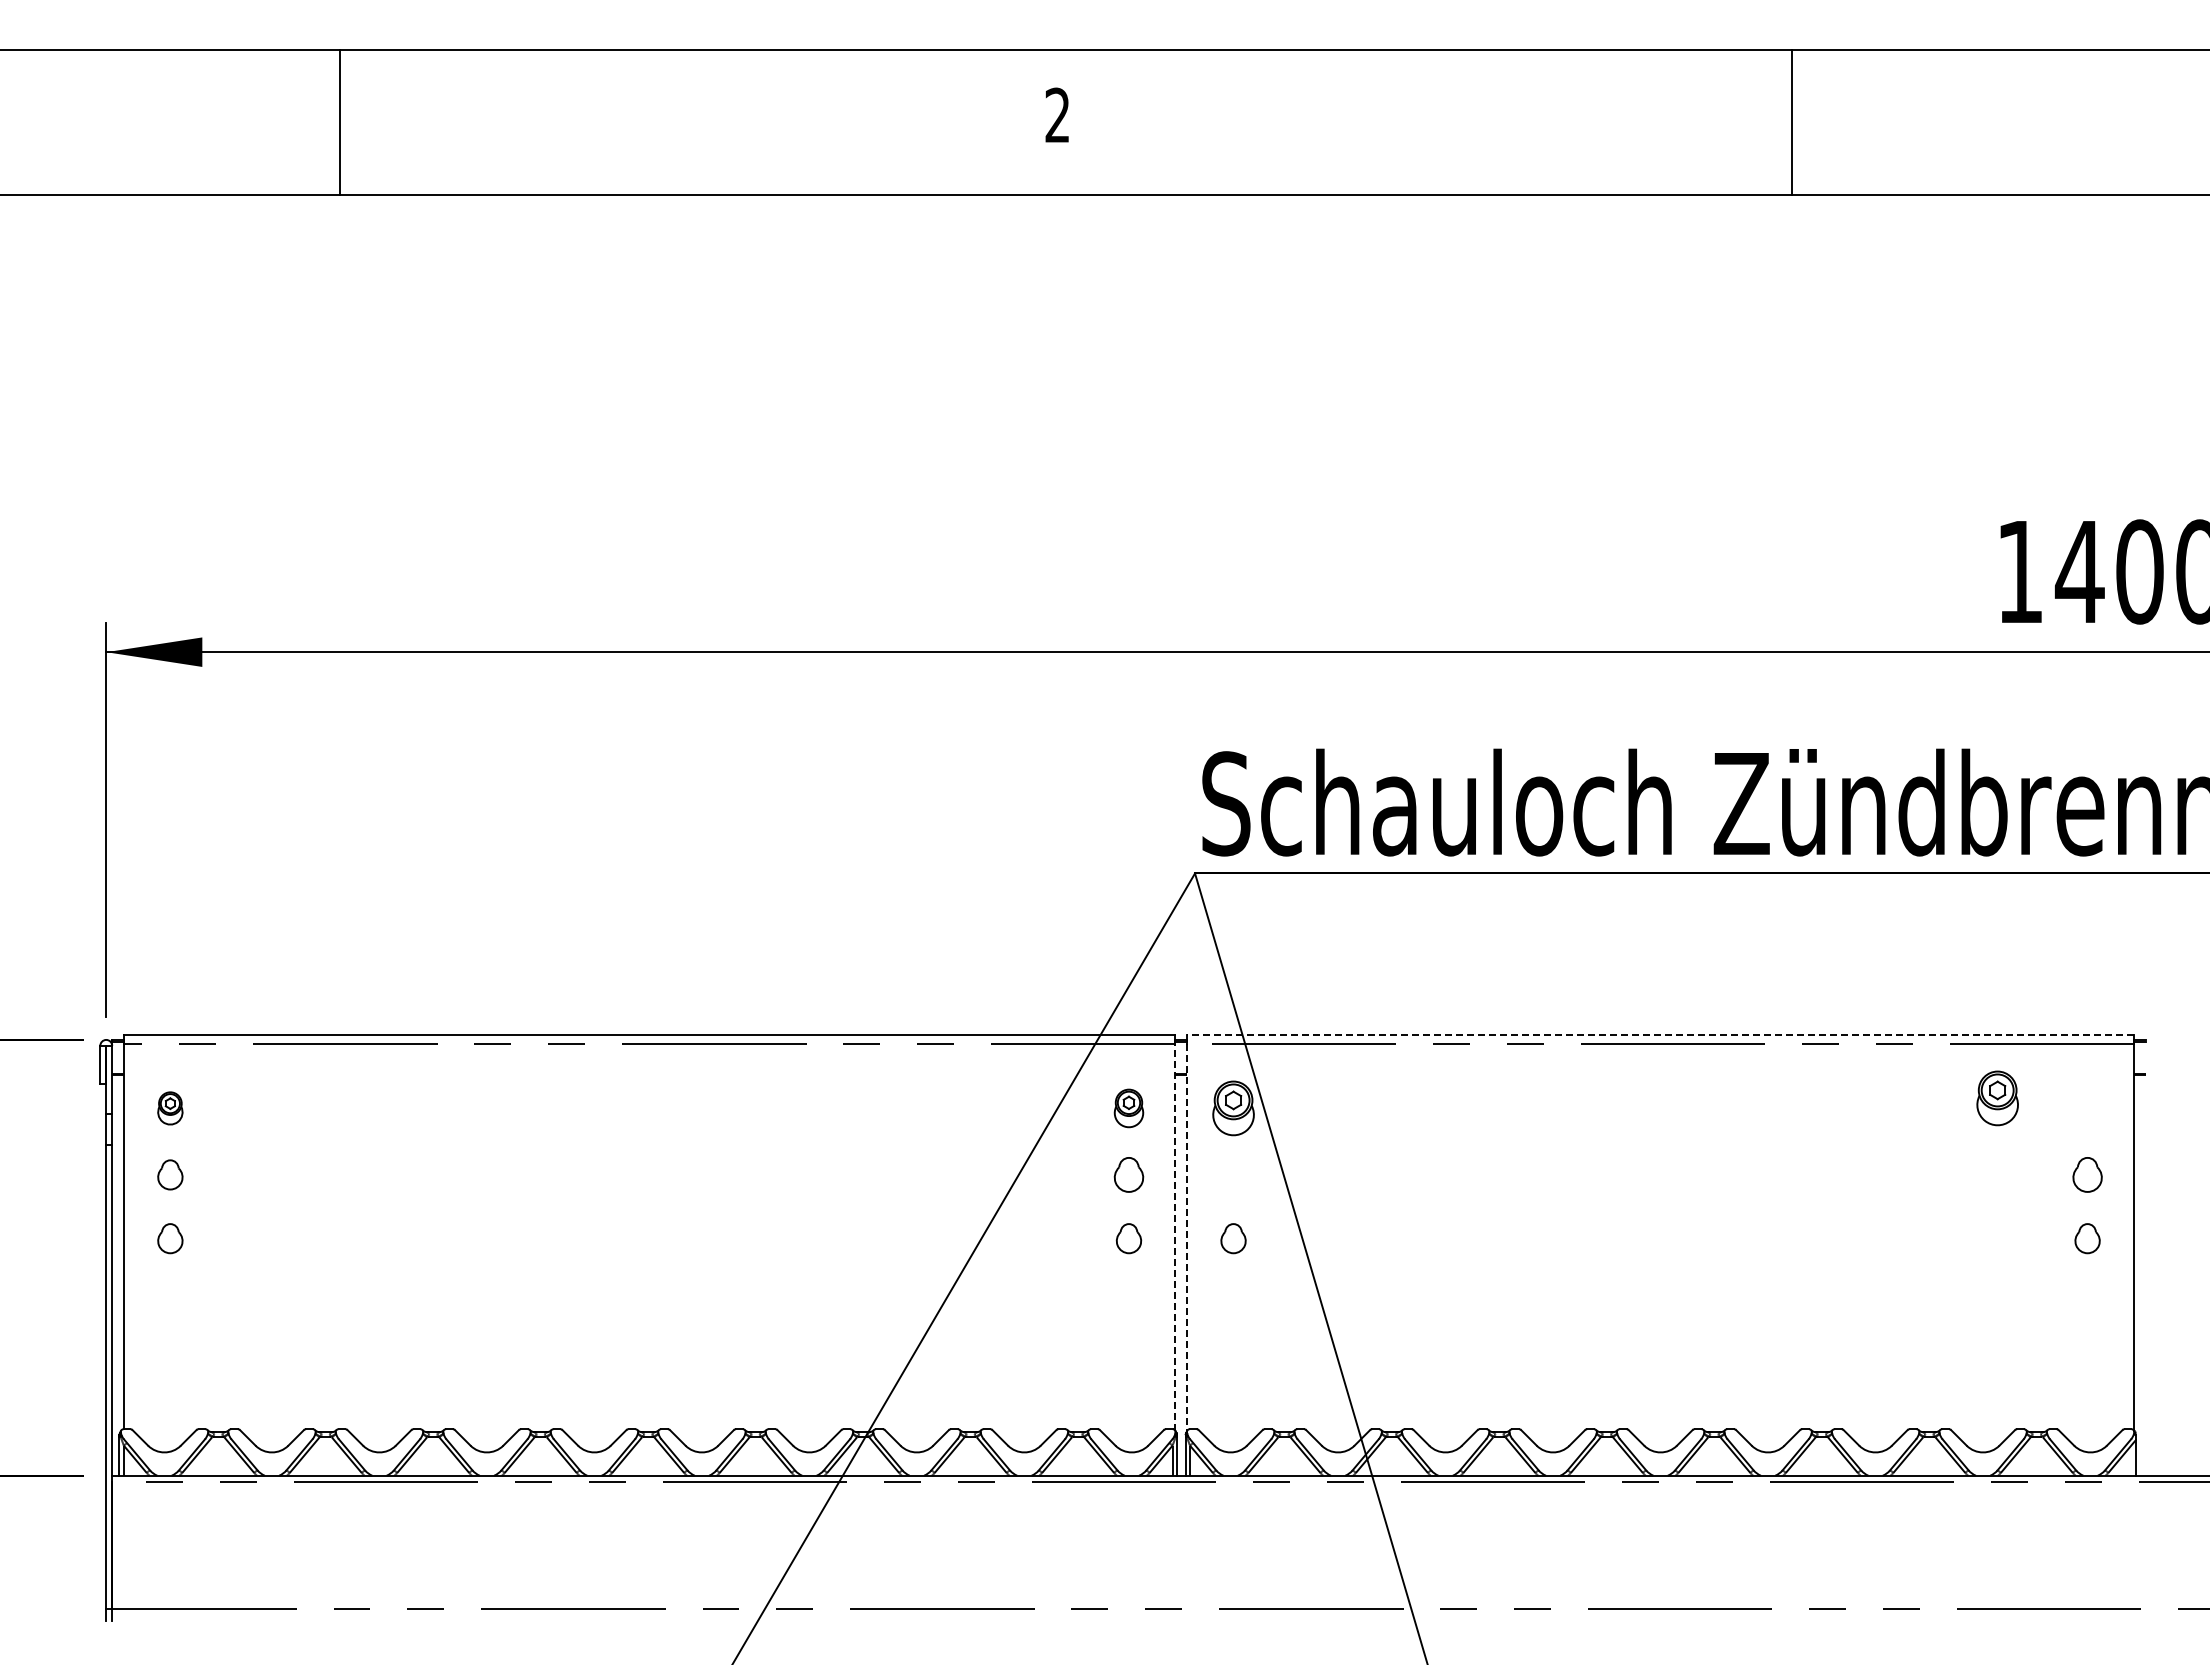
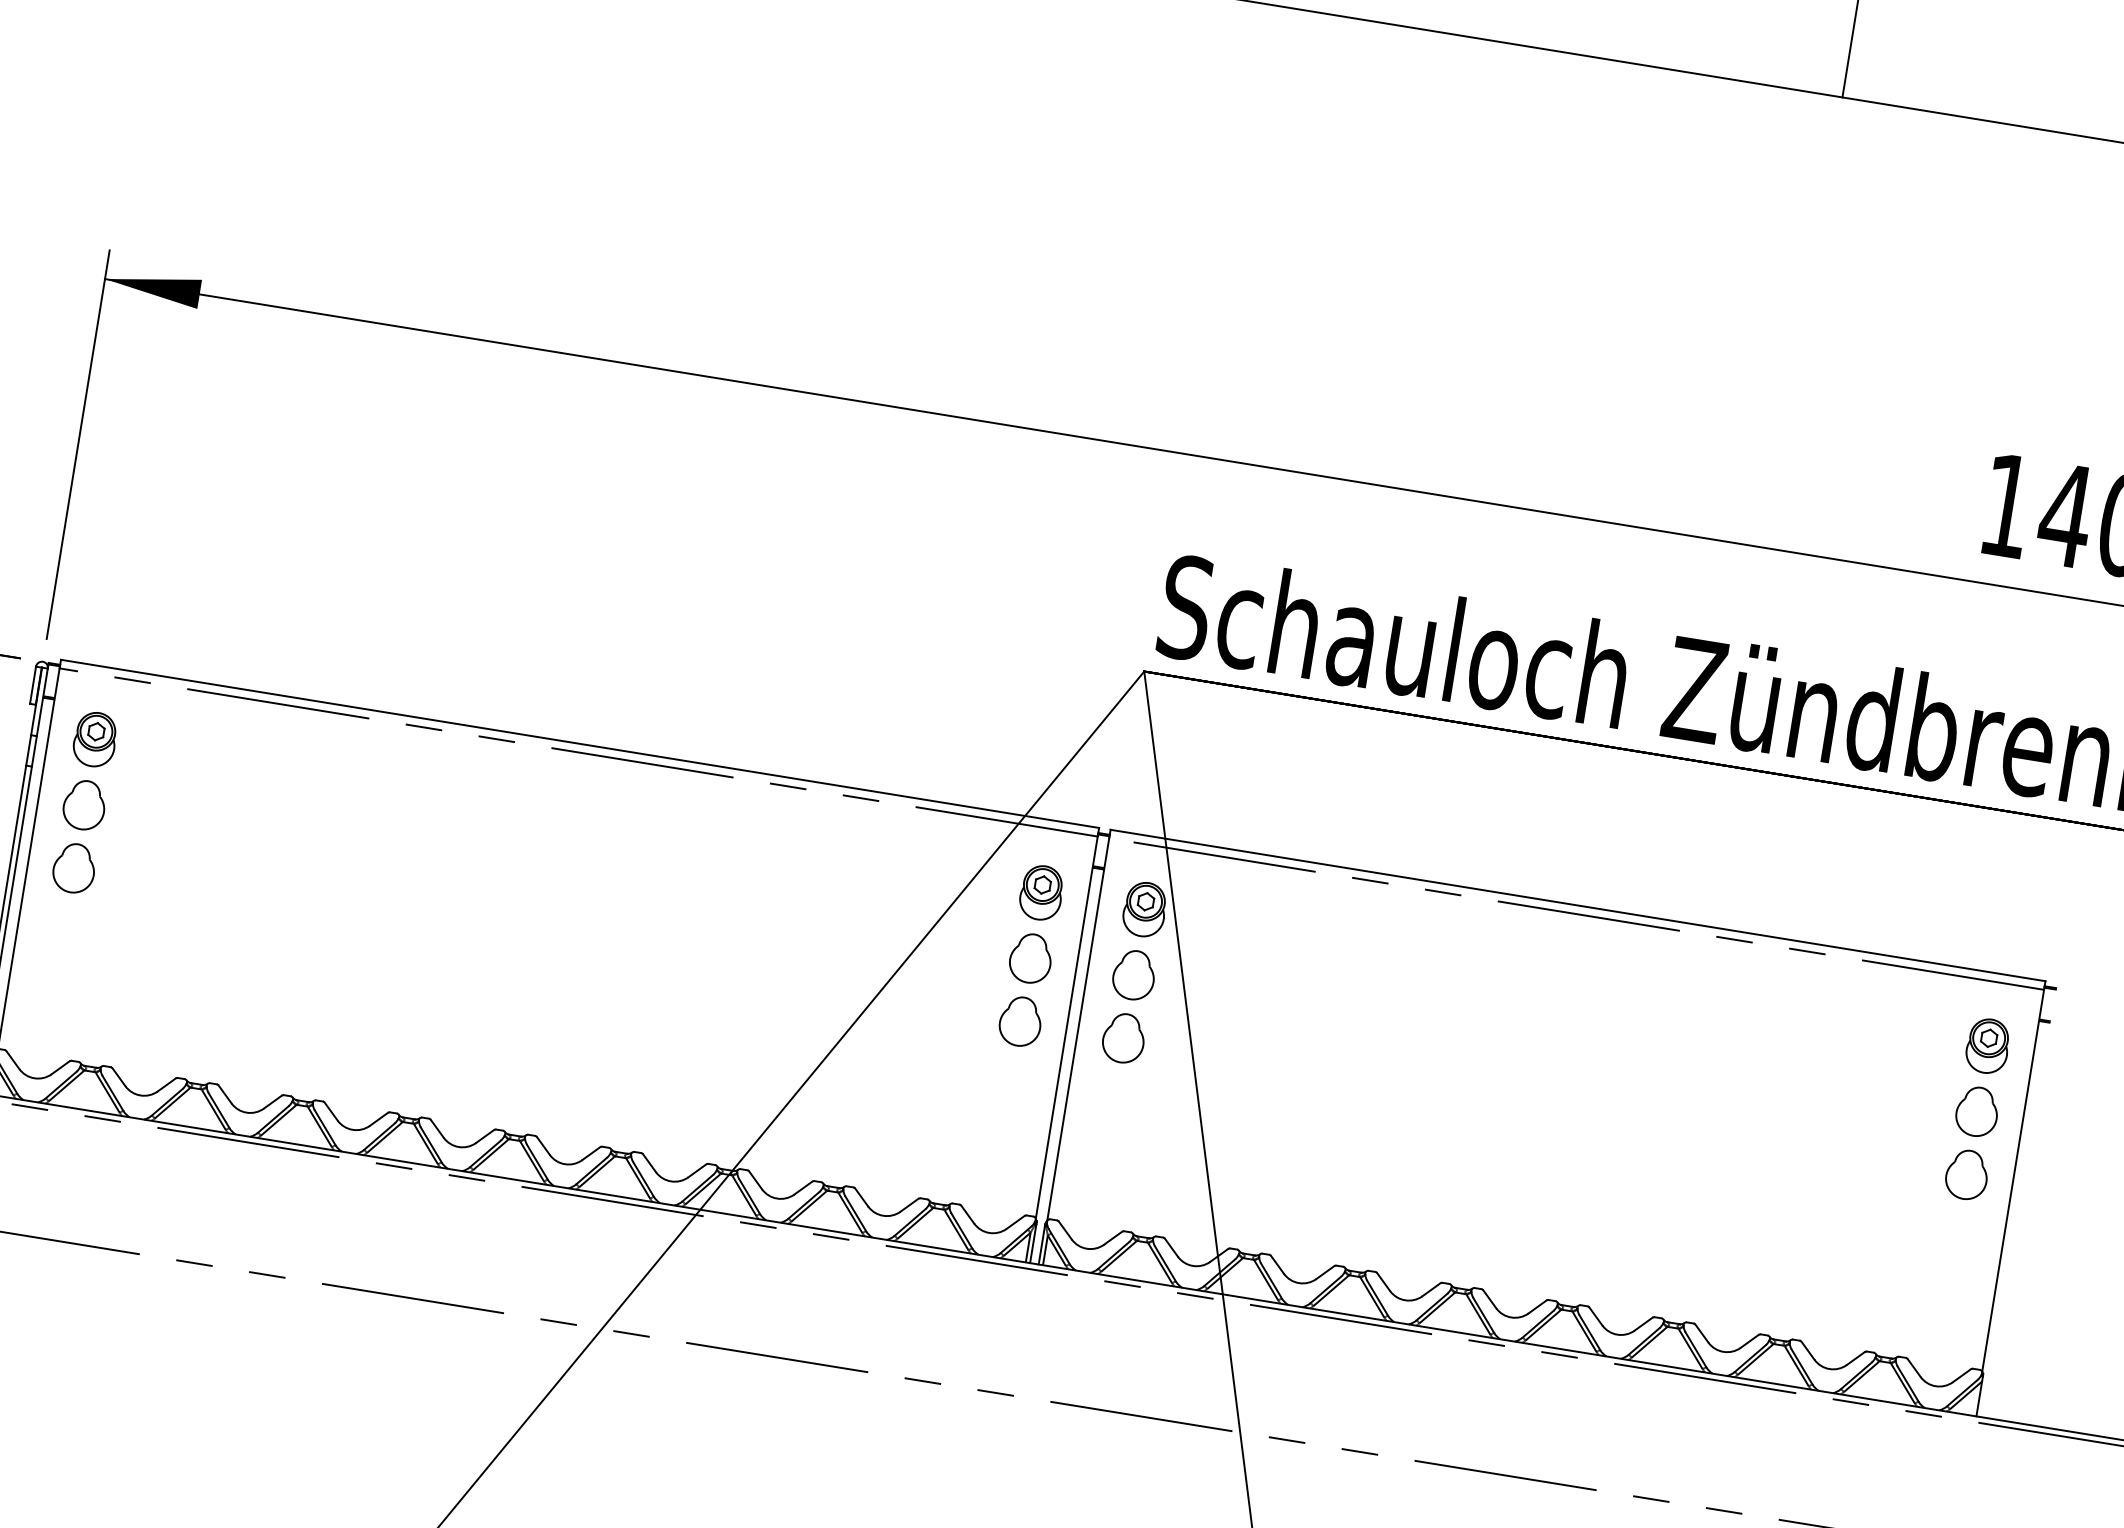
line: (1660, 1035) -> (1577, 905), dashed -> solid
part: (1997, 1098) -> (1987, 1046), moved
part: (170, 1108) -> (95, 739), size x1.67
part: (1128, 1108) -> (1041, 892), size x1.43
part: (170, 1174) -> (84, 804), size x1.67
part: (1128, 1174) -> (1030, 958), size x1.43
part: (1233, 1174) -> (1134, 974), added
part: (2087, 1174) -> (1977, 1111), size x1.43
line: (1175, 1237) -> (1066, 1027), dashed -> solid
line: (1187, 1237) -> (1078, 1029), dashed -> solid
part: (170, 1238) -> (74, 868), size x1.67
part: (1128, 1238) -> (1020, 1021), size x1.67
part: (1233, 1238) -> (1123, 1038), size x1.67
part: (2087, 1238) -> (1966, 1174), size x1.67

